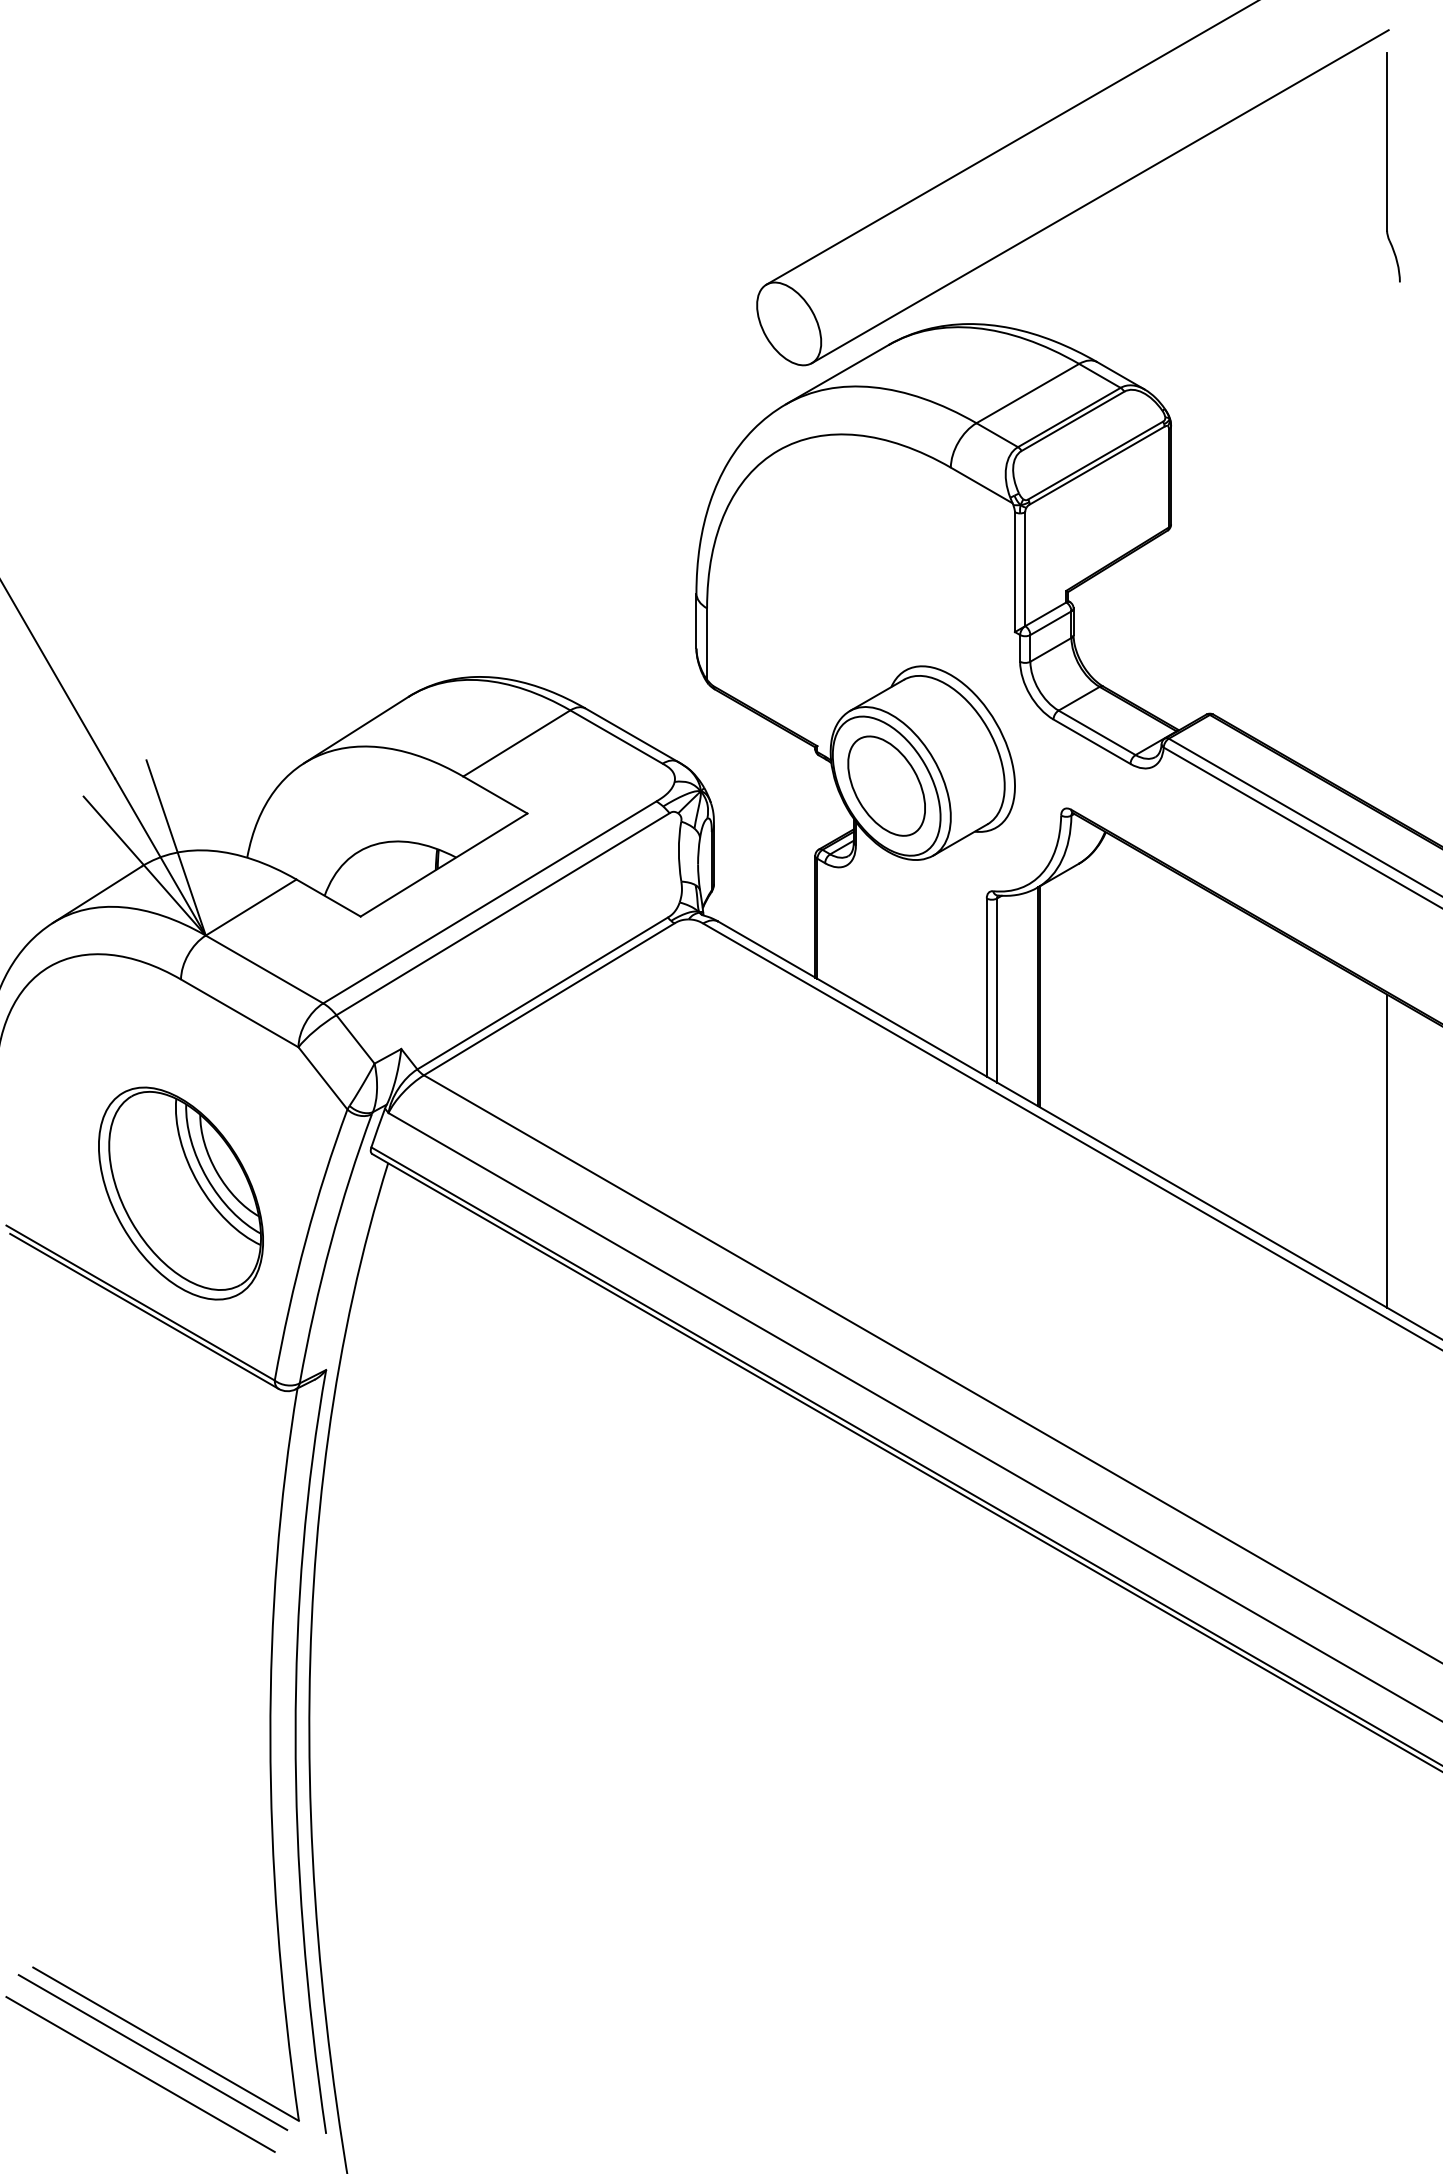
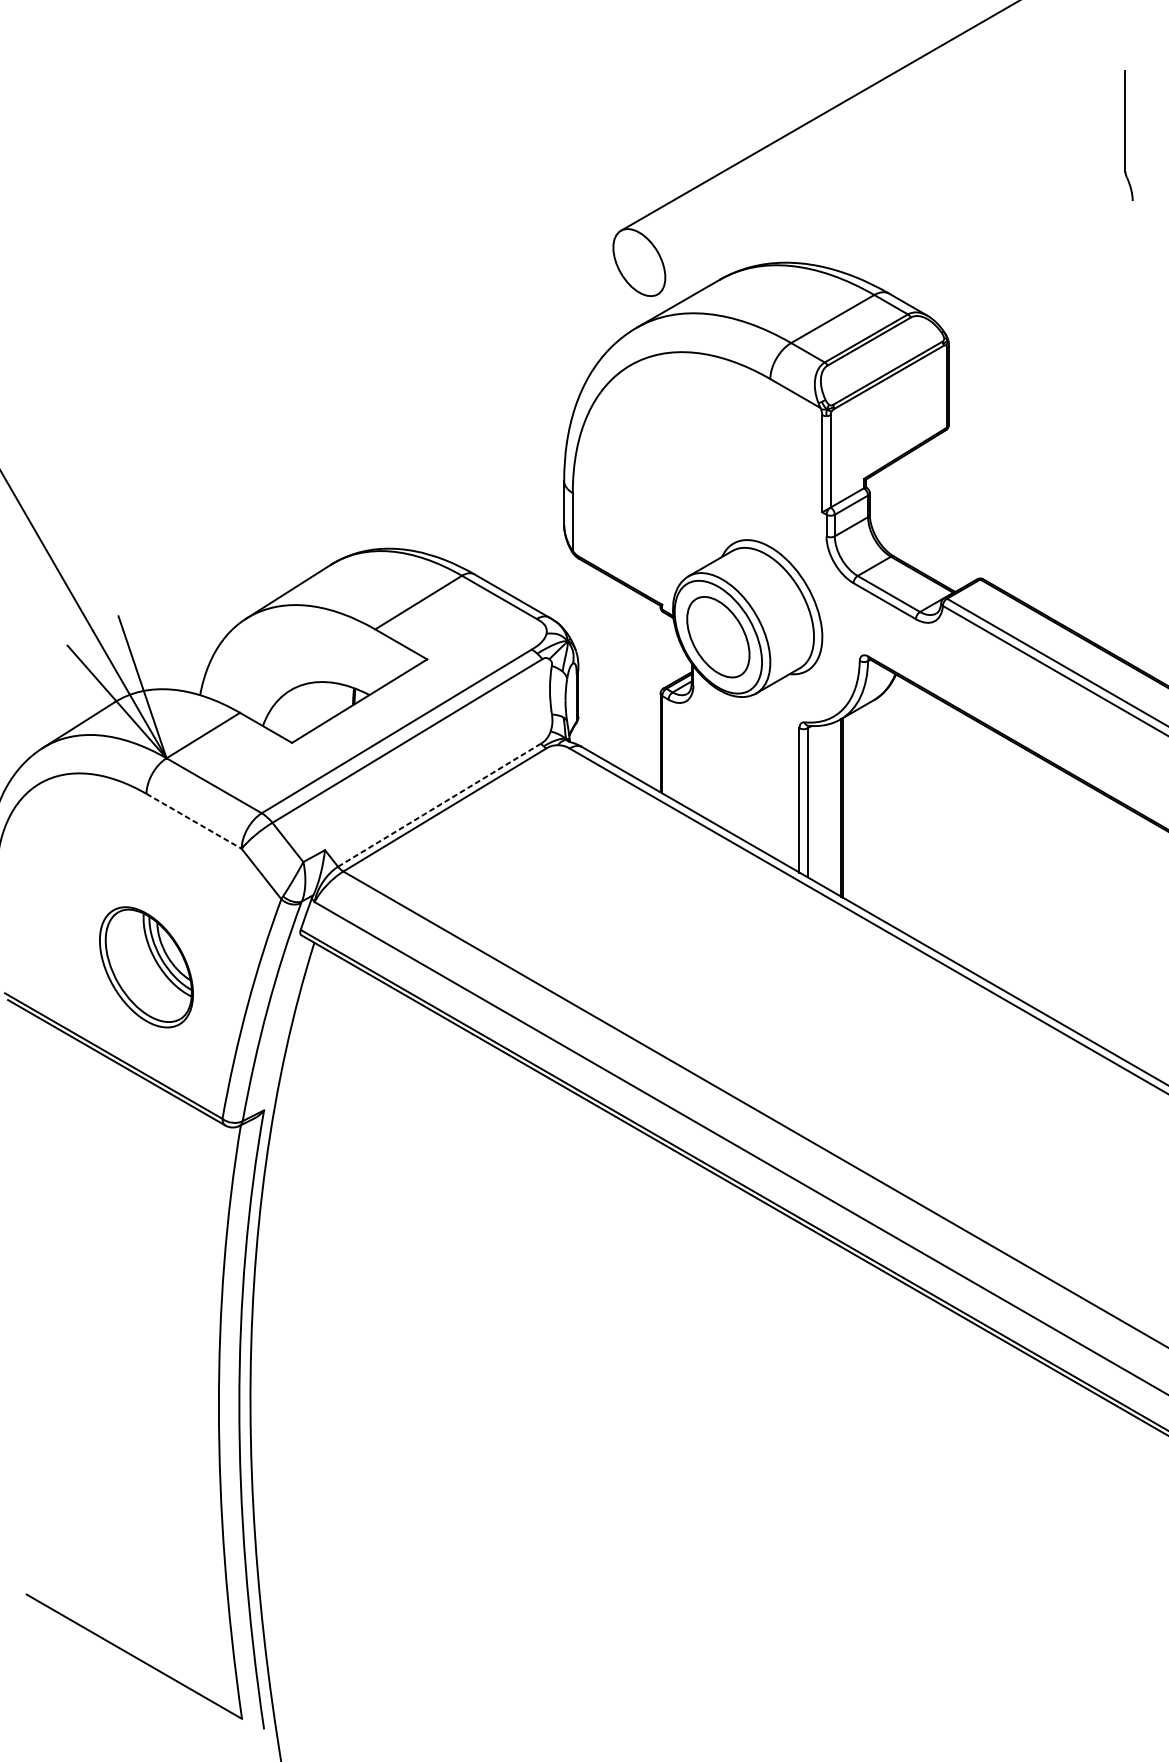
part: (1393, 167) -> (1129, 135), size x0.7
line: (1099, 196) -> (890, 159), removed
line: (542, 993) -> (439, 805), solid -> dashed
line: (239, 1013) -> (193, 821), solid -> dashed
line: (1387, 1150) -> (1124, 932), removed
part: (180, 1193) -> (146, 967), size x0.7
line: (152, 2052) -> (123, 1663), removed
line: (140, 2074) -> (113, 1681), removed

